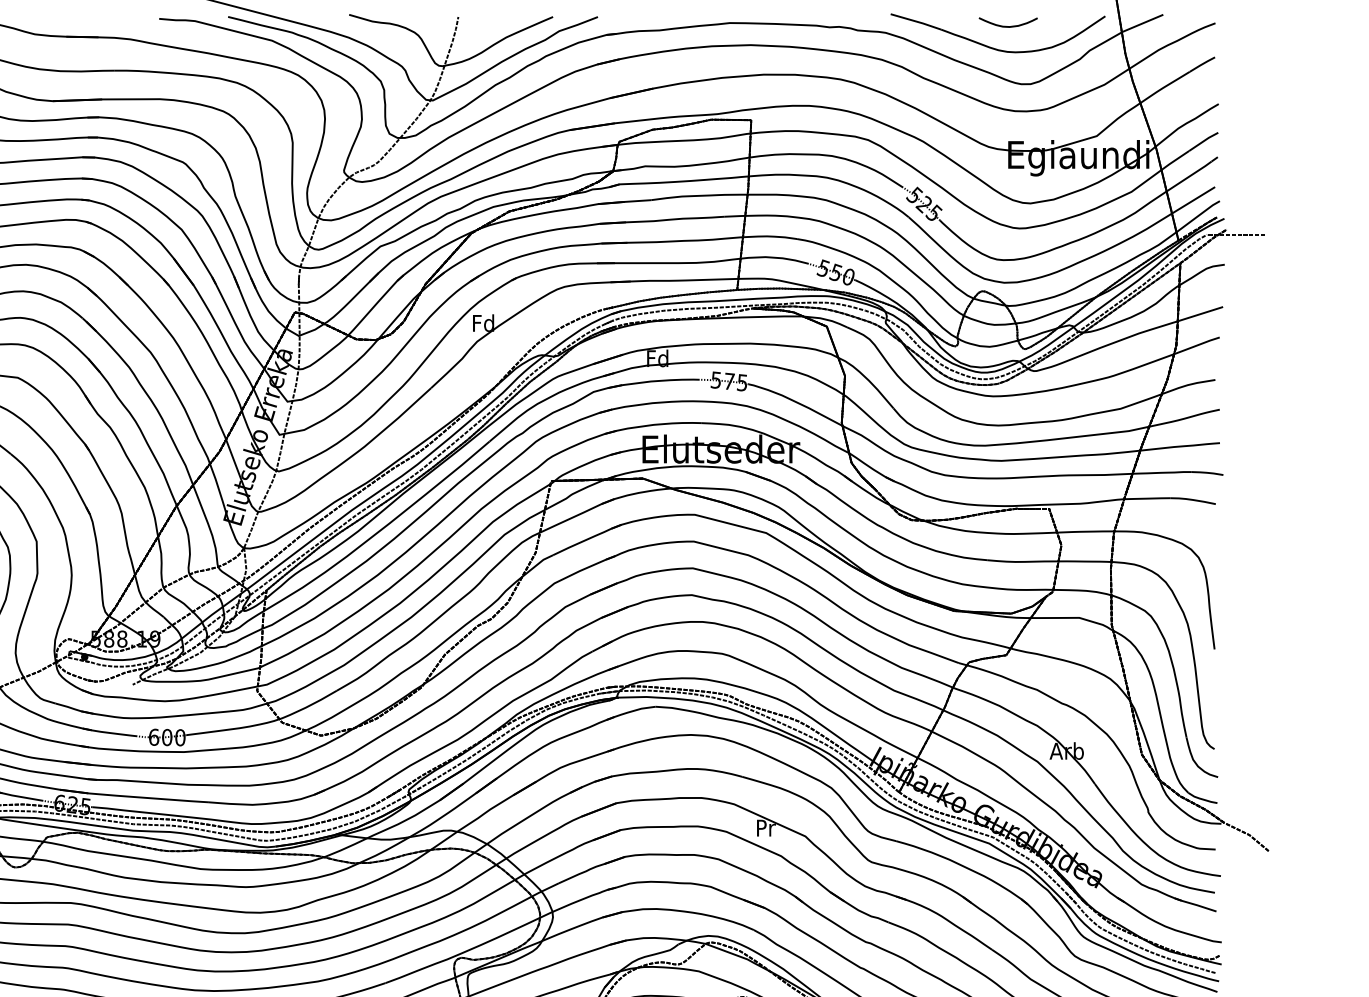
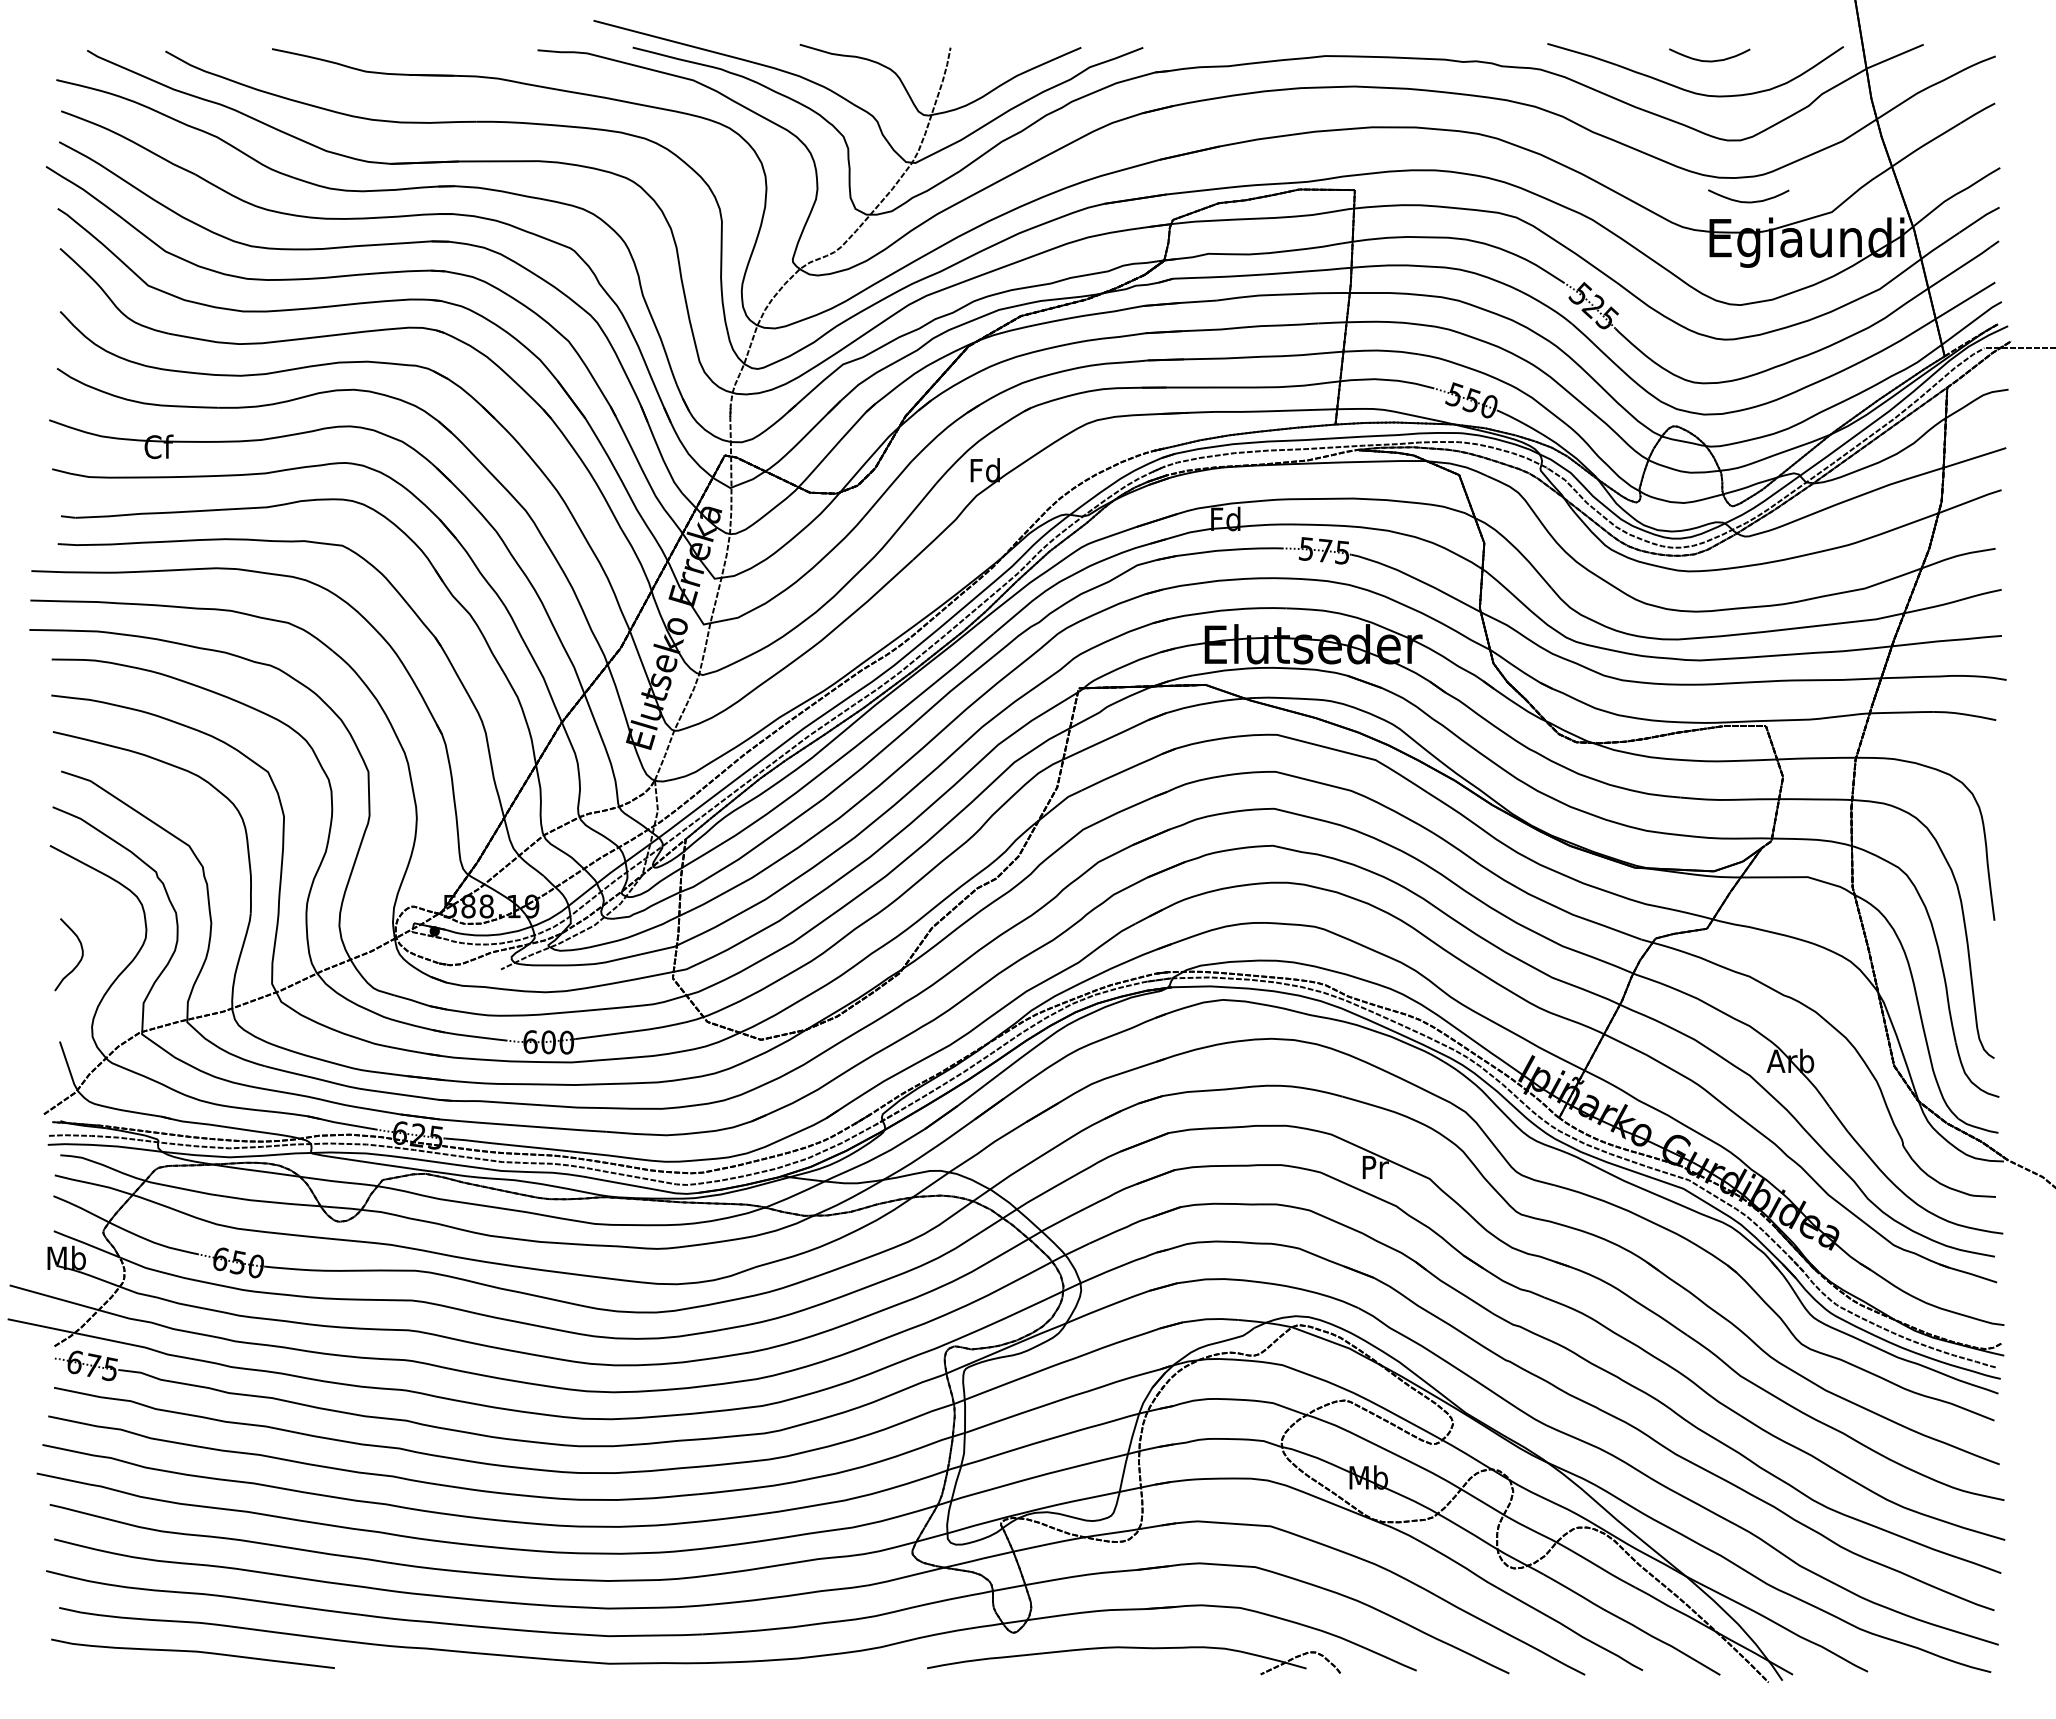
curve: (1036, 128) -> (1748, 201), added

